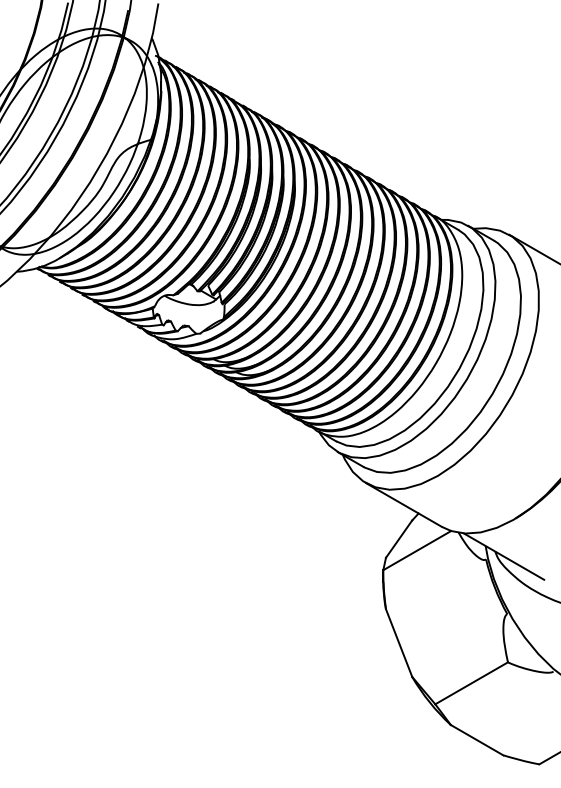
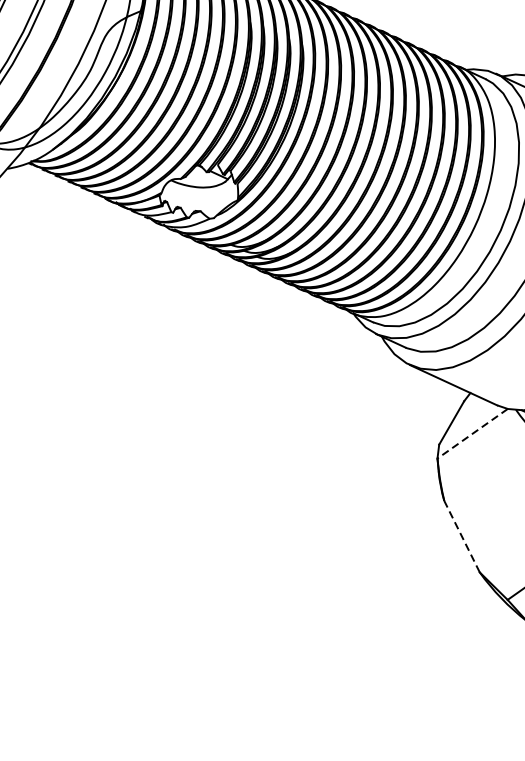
line: (416, 550) -> (471, 433), solid -> dashed
line: (398, 642) -> (461, 536), solid -> dashed

